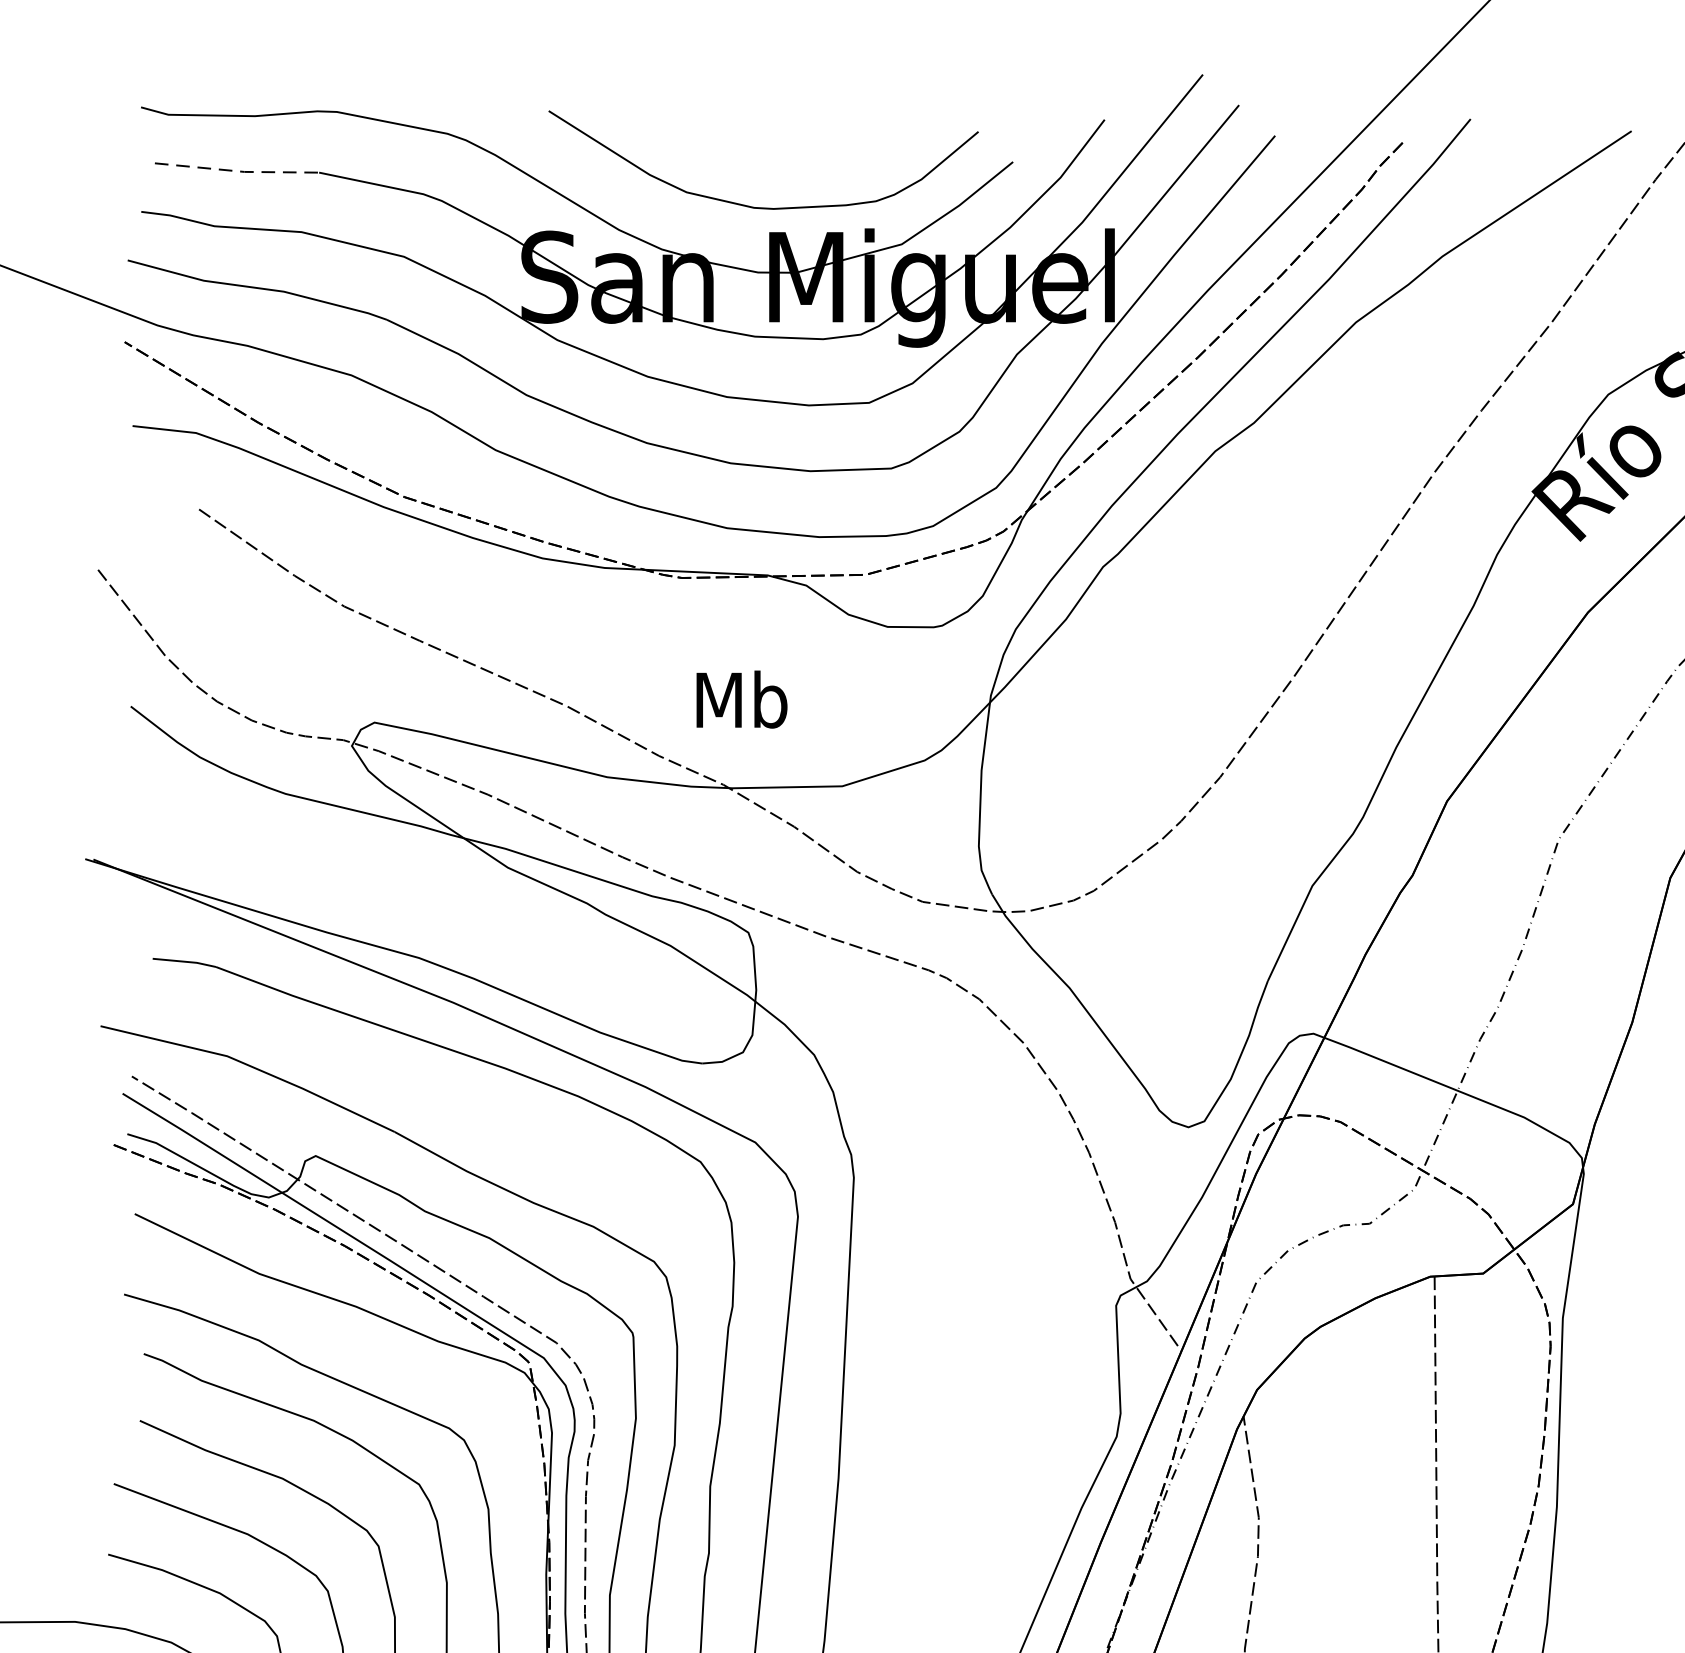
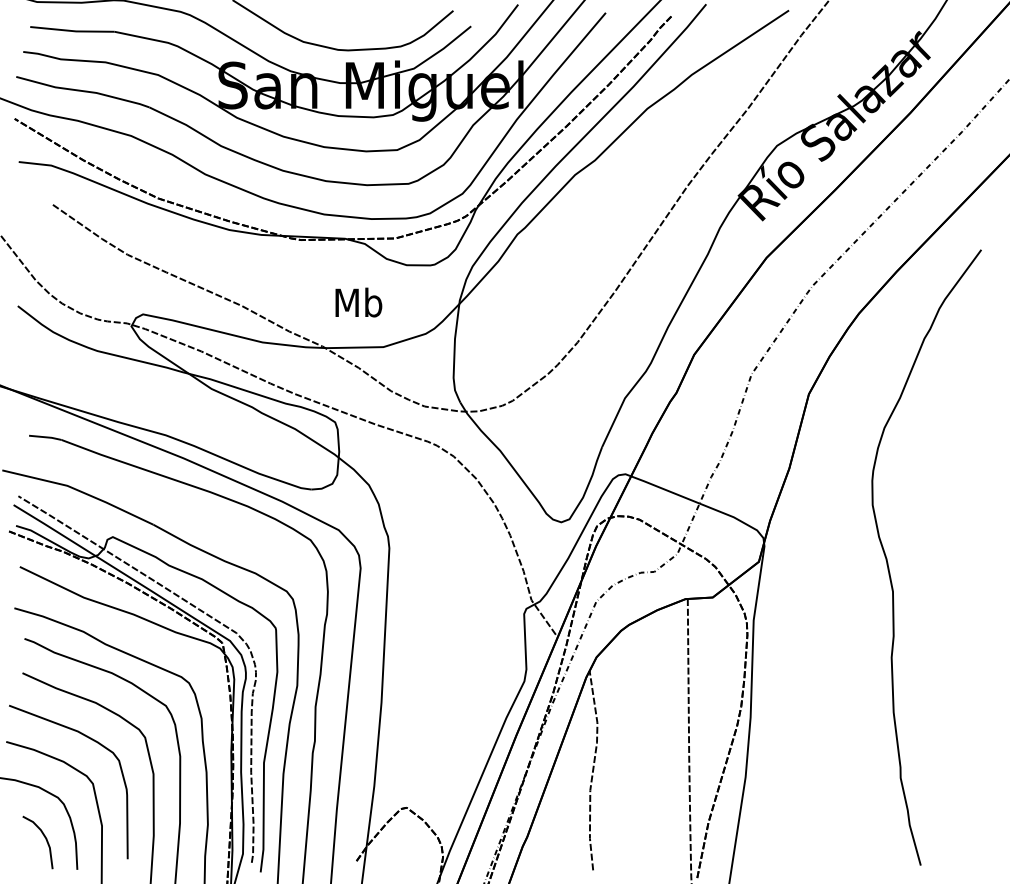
line: (239, 172) -> (73, 31), dashed -> solid
text: (741, 699) -> (358, 302), moved

